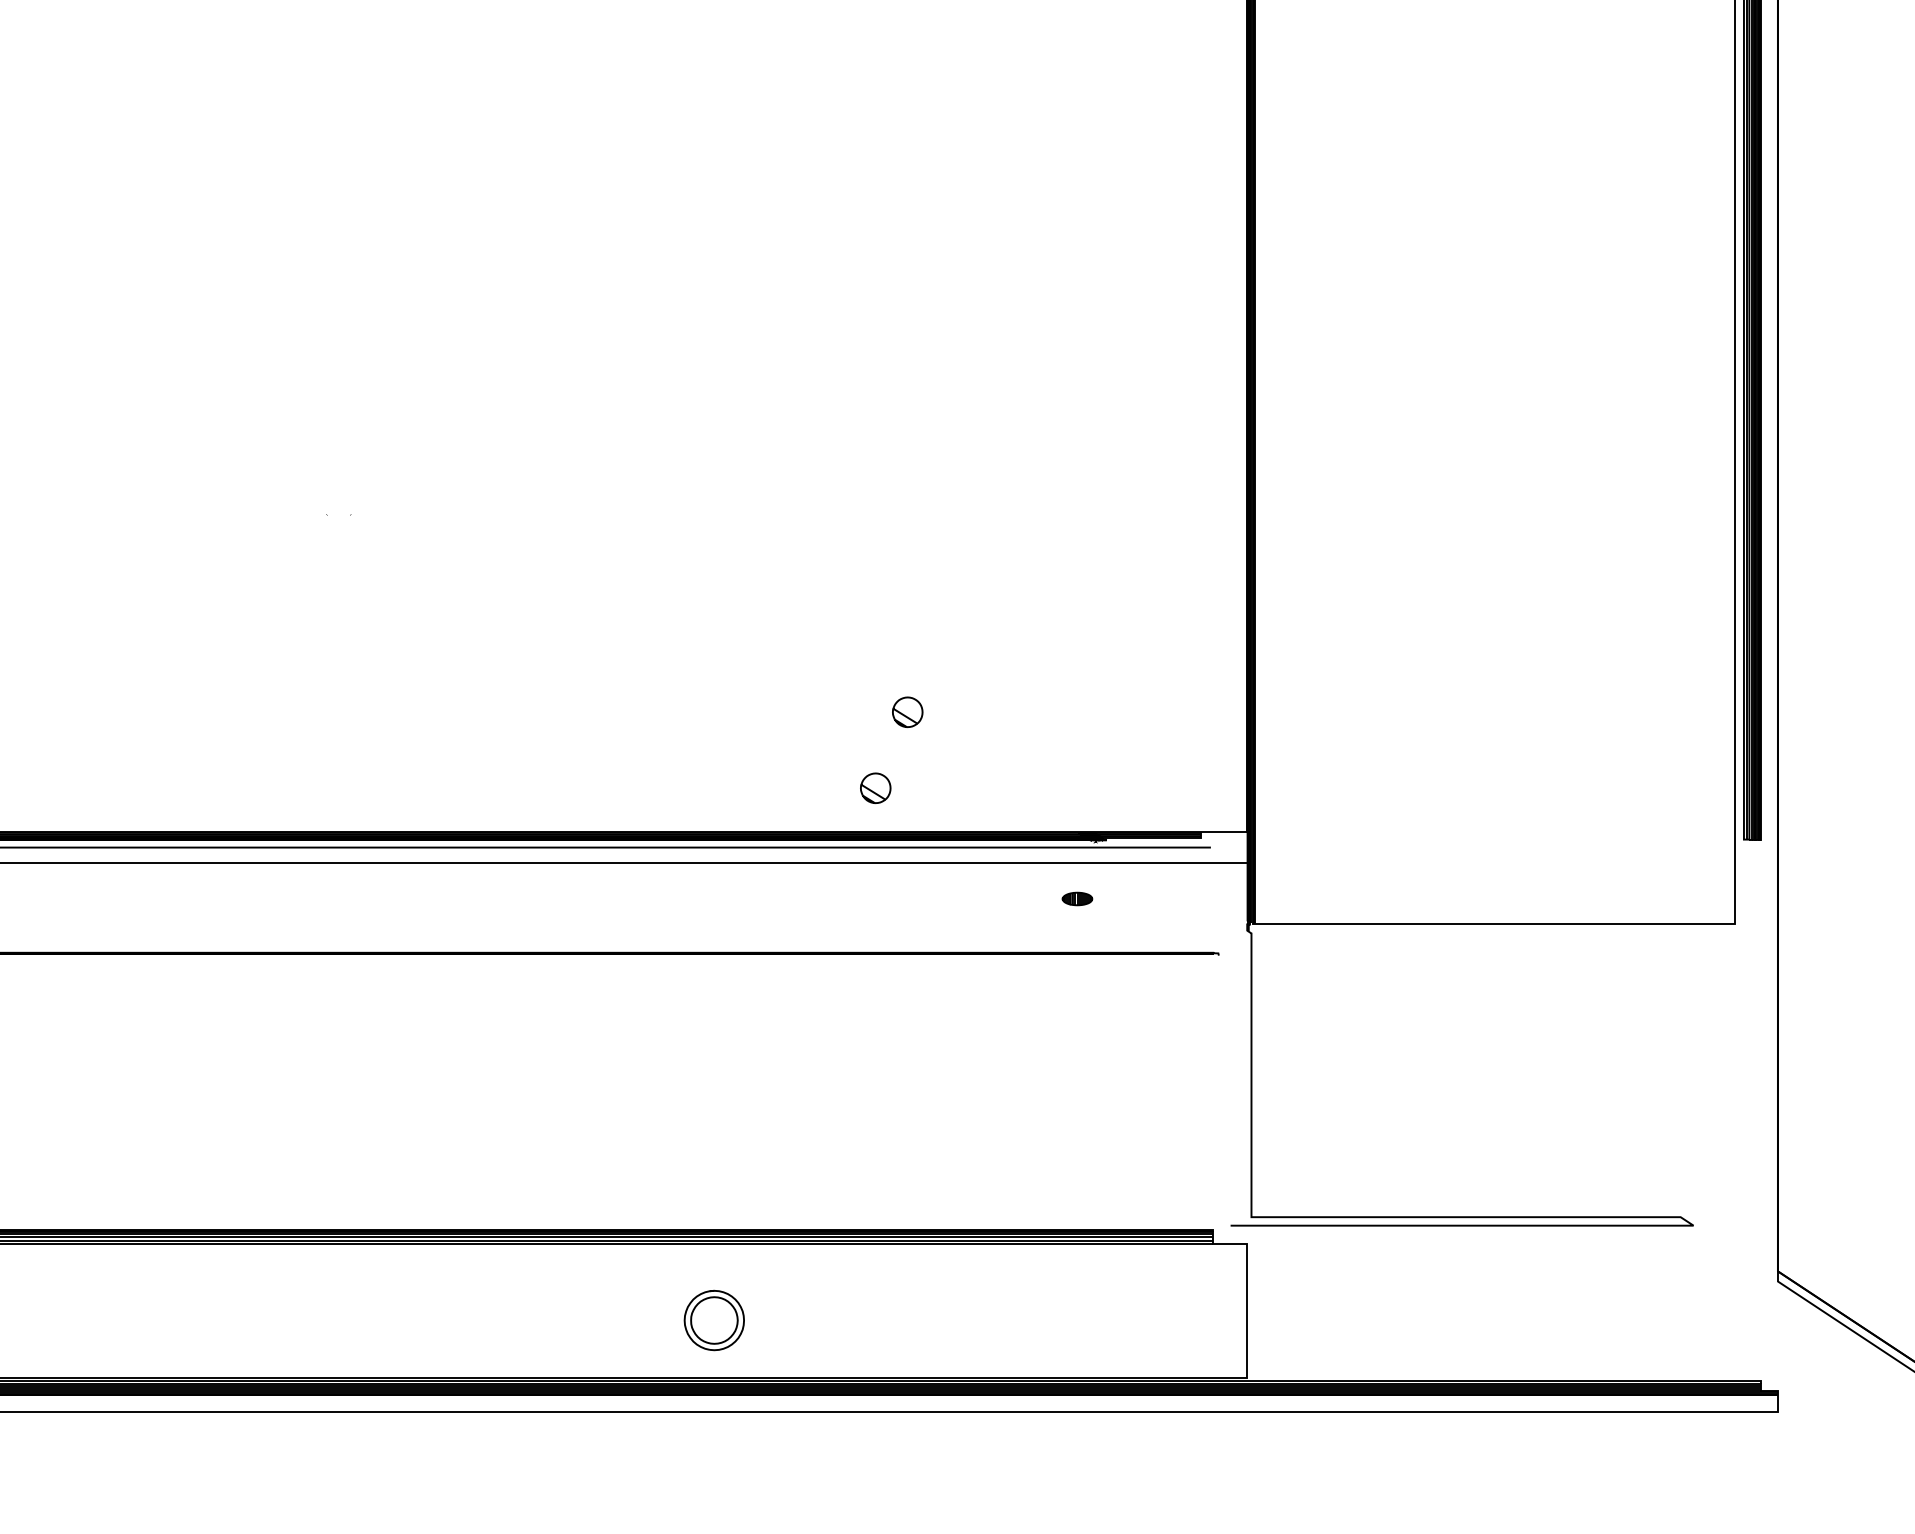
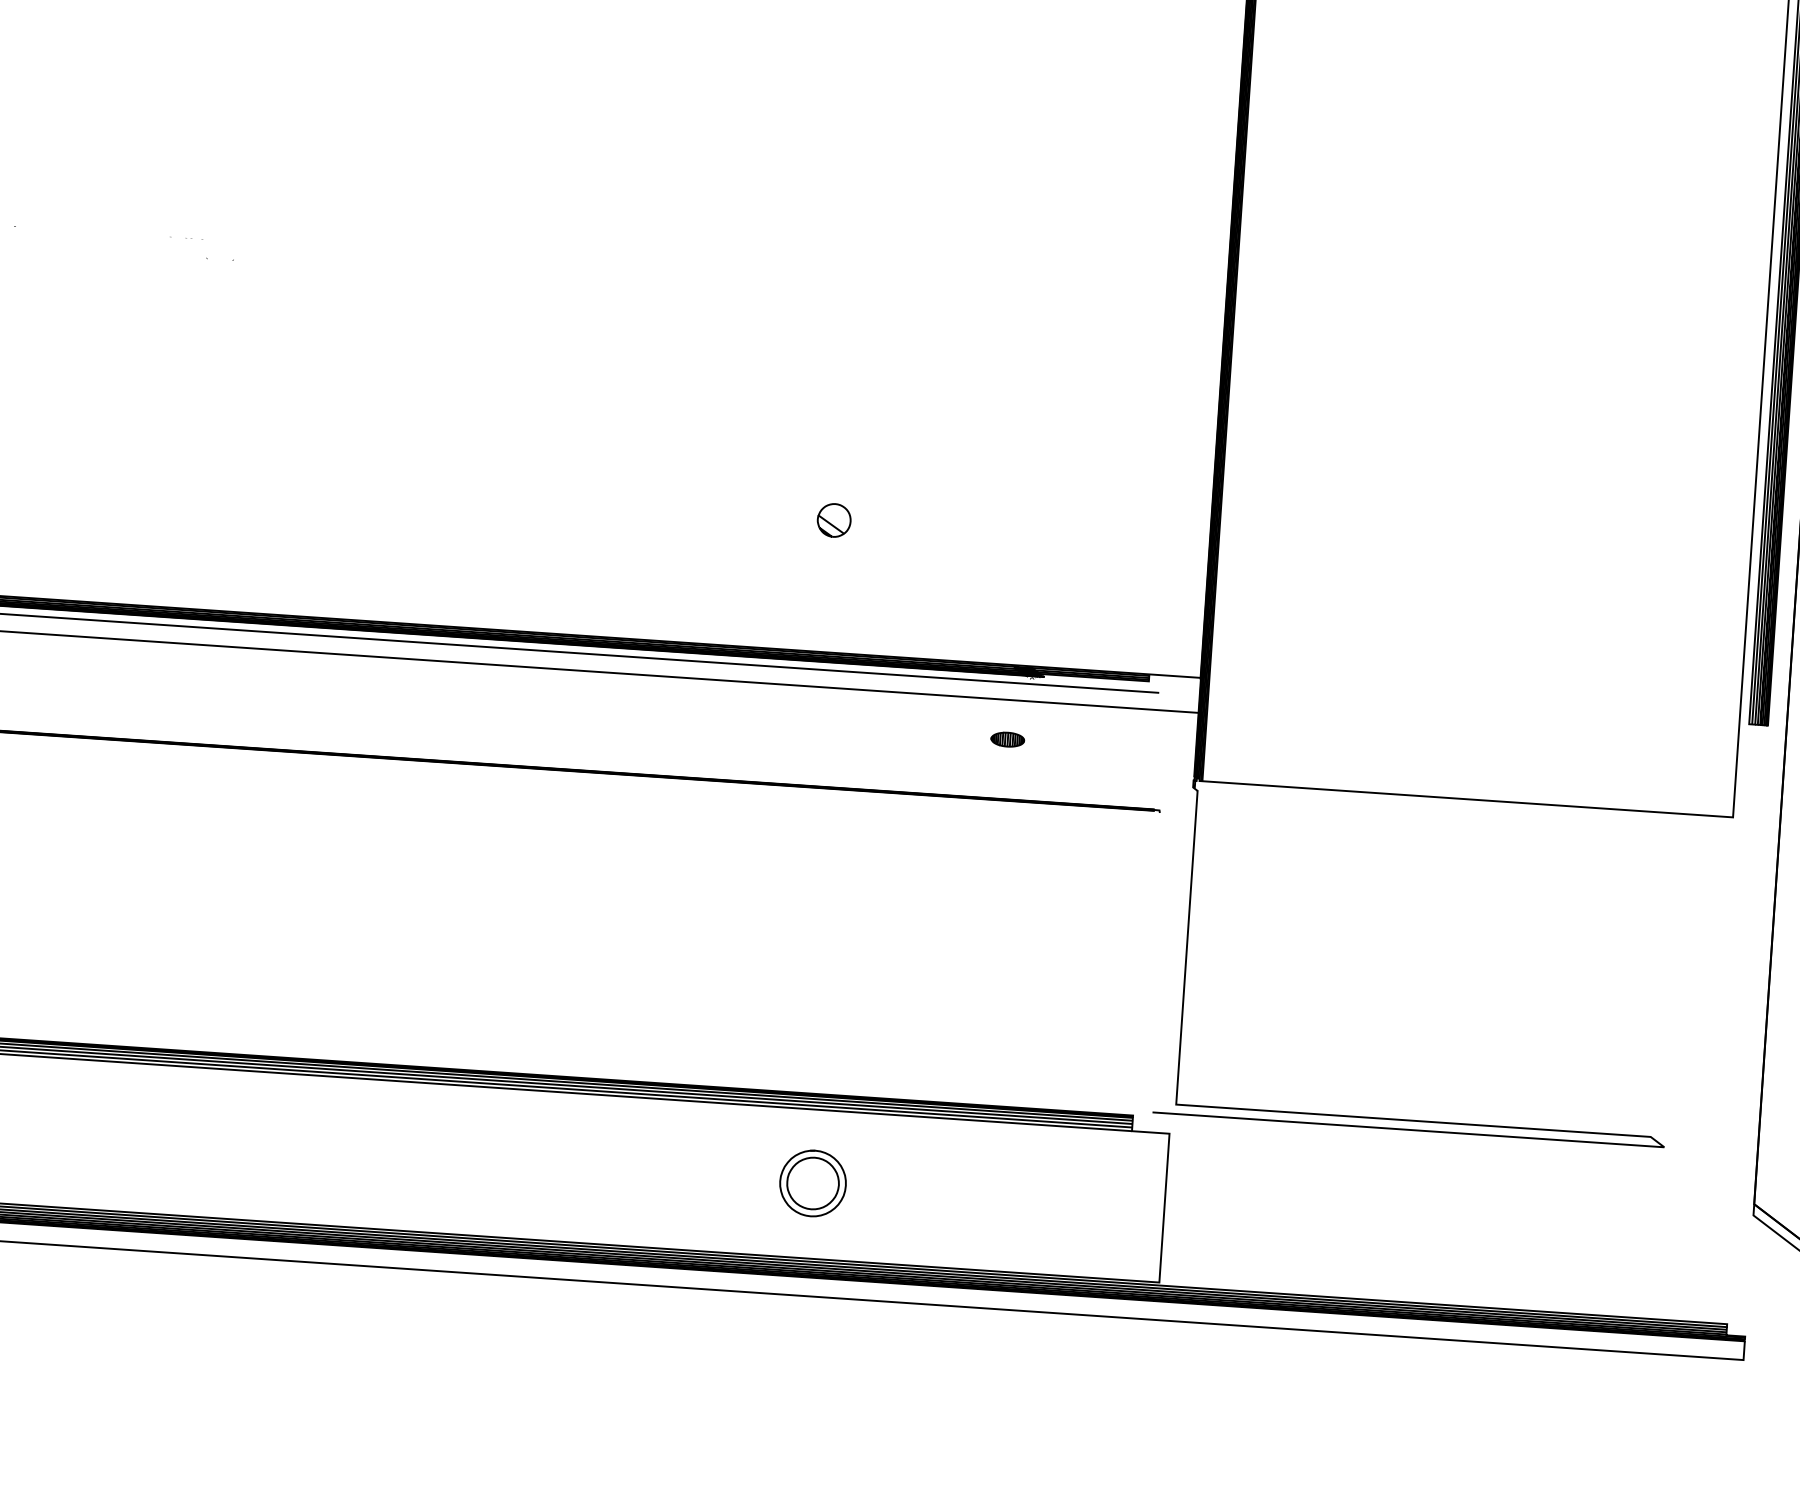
part: (875, 787) -> (792, 601), removed
part: (713, 1320) -> (812, 1183), moved

